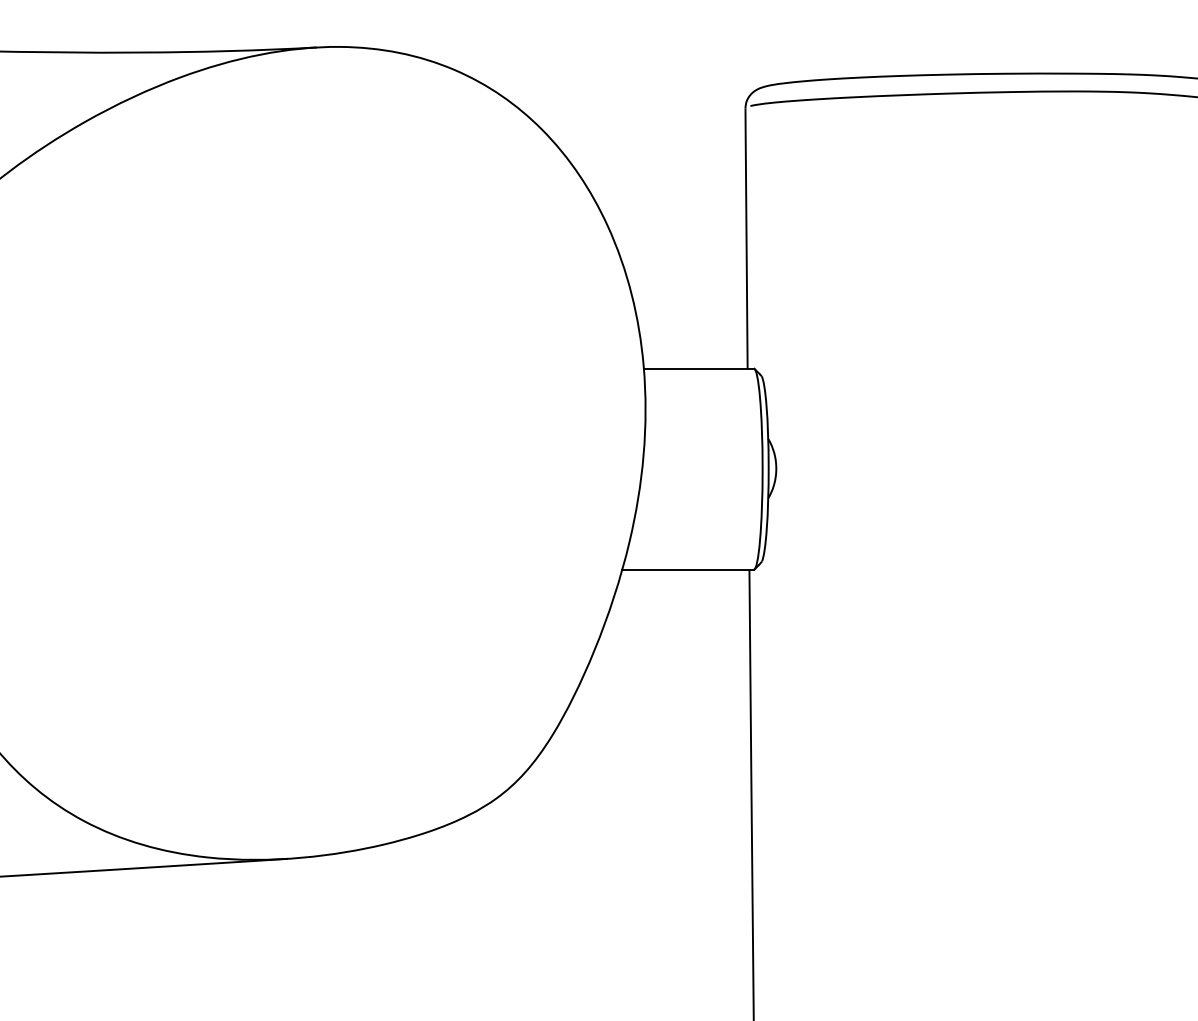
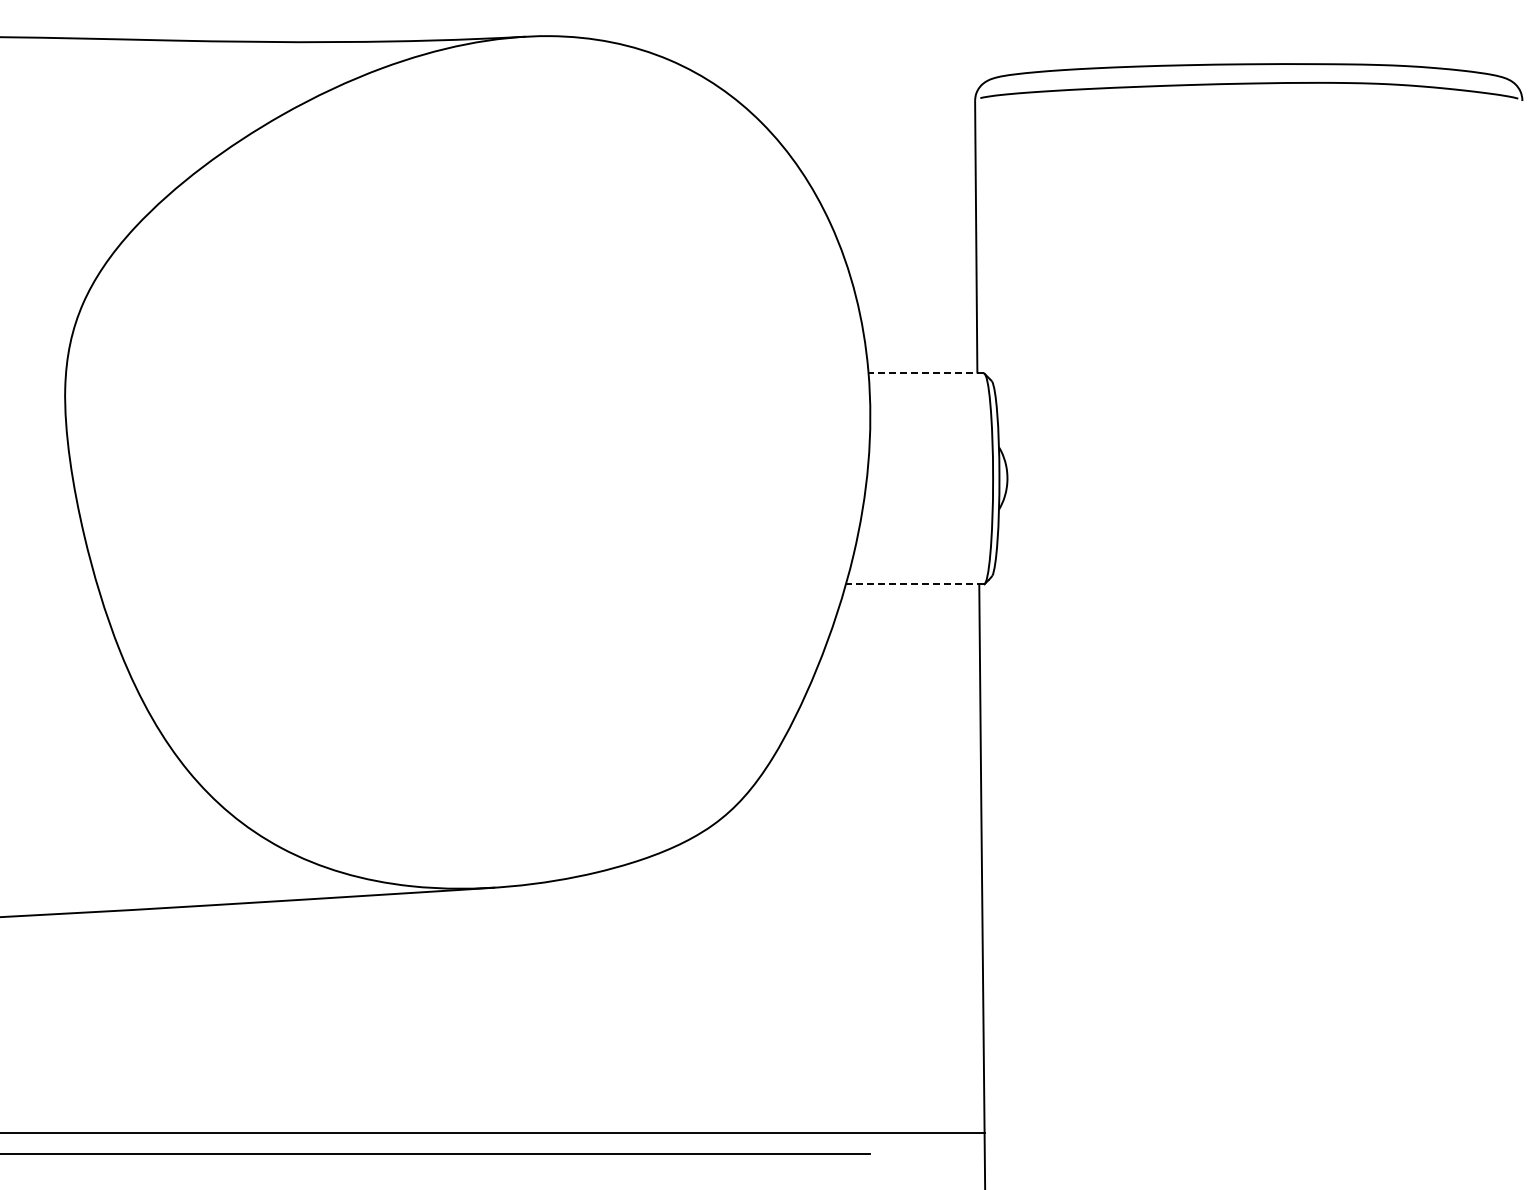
line: (699, 368) -> (926, 373), solid -> dashed
line: (687, 569) -> (914, 584), solid -> dashed

